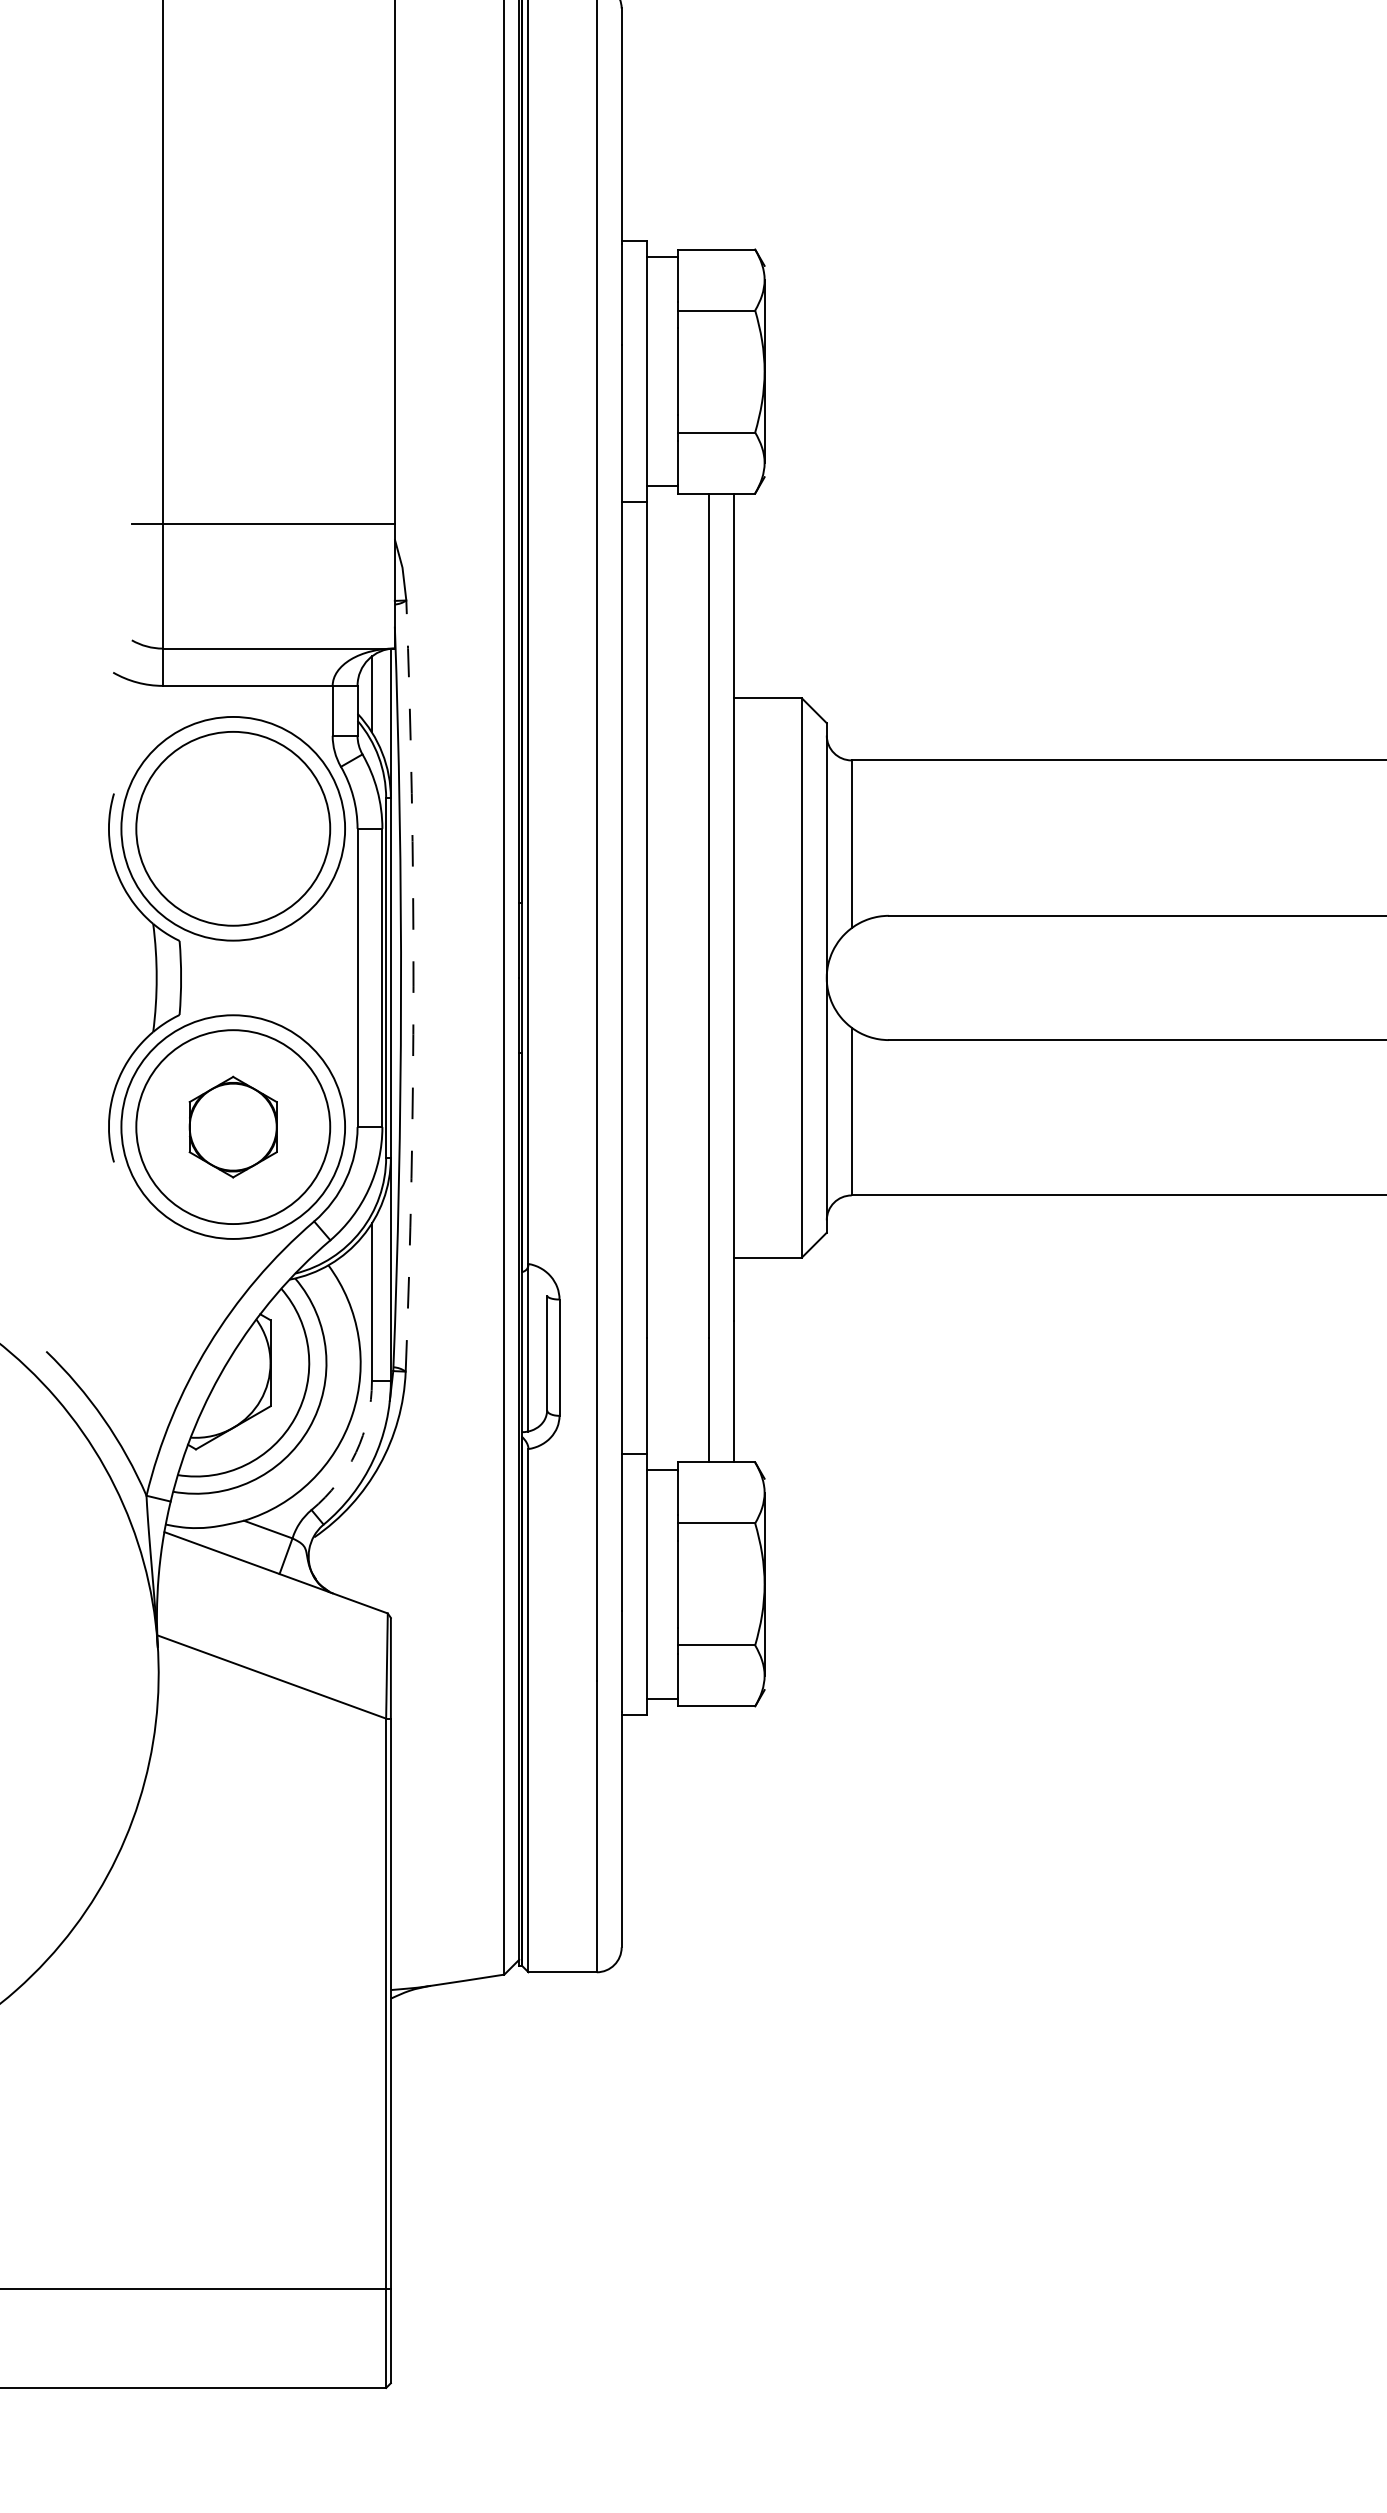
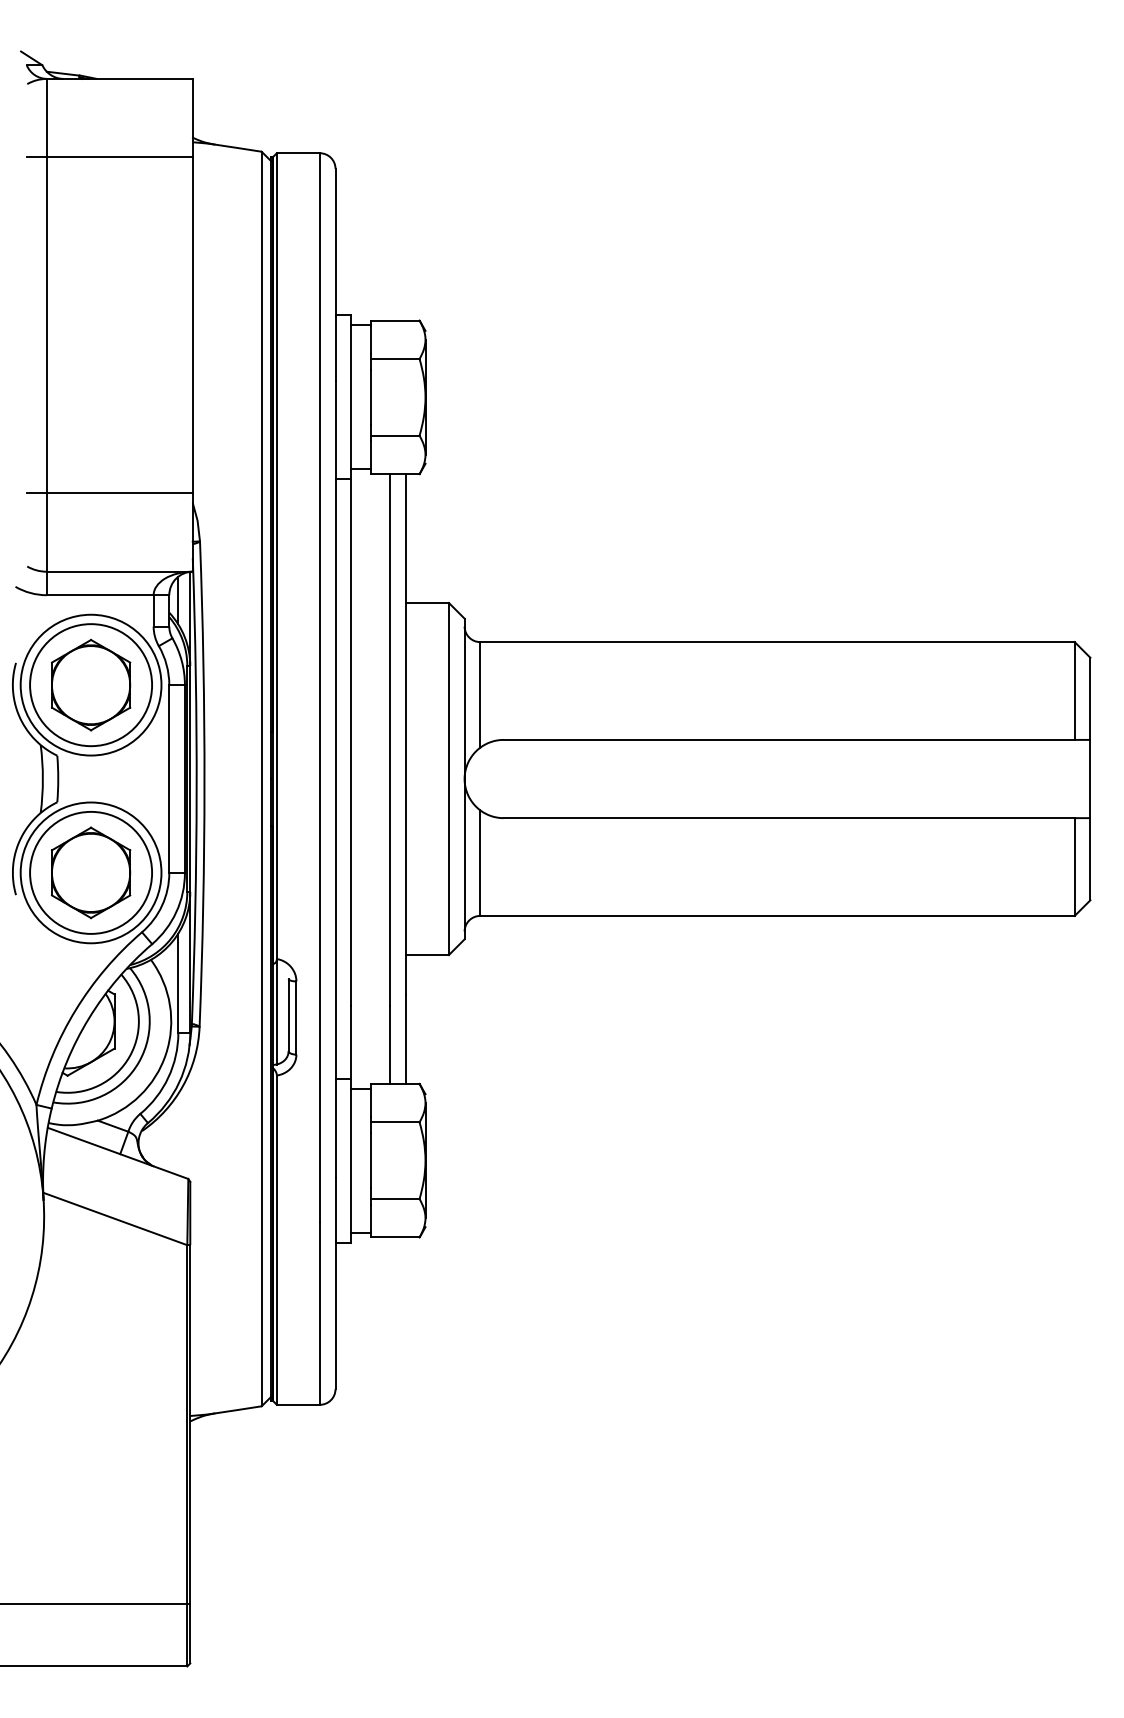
part: (232, 827) -> (90, 684), added
arc: (413, 986) -> (204, 784), dashed -> solid
part: (232, 1126) -> (90, 872), size x1.43
arc: (356, 1452) -> (168, 1077), dashed -> solid

